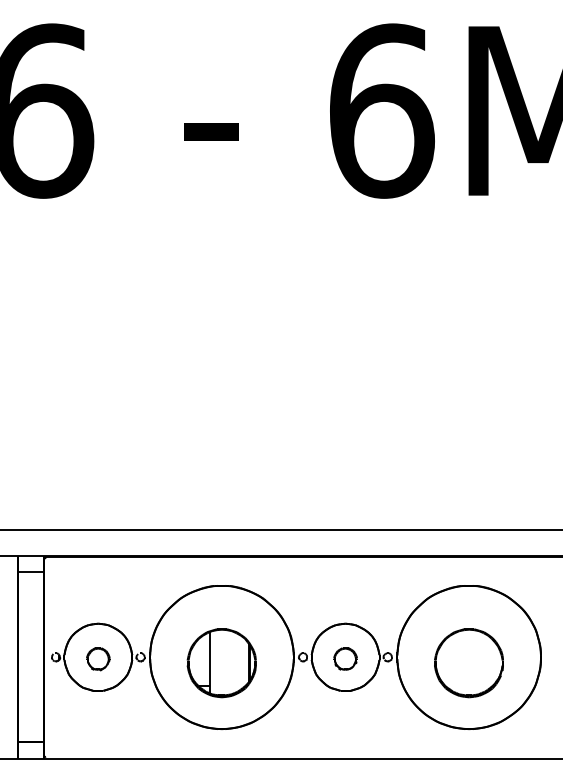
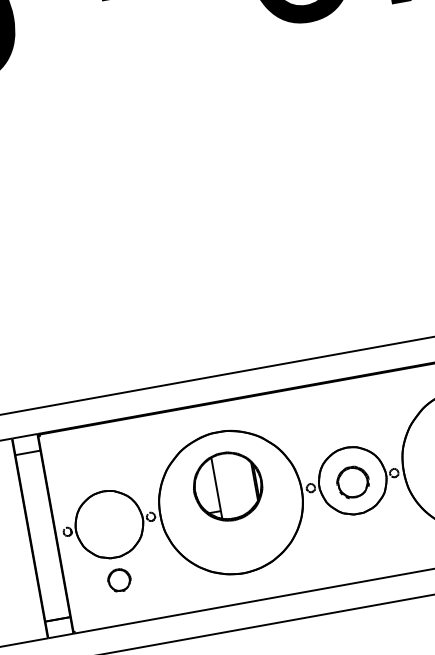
part: (345, 658) -> (352, 481), size x1.4
part: (98, 659) -> (119, 580), moved
part: (221, 663) -> (227, 487), moved

